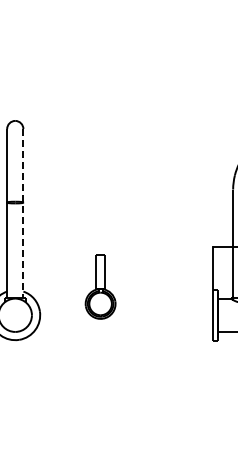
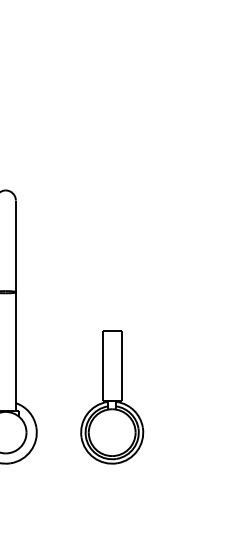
line: (23, 213) -> (15, 305), dashed -> solid
part: (100, 286) -> (111, 396), size x1.67

